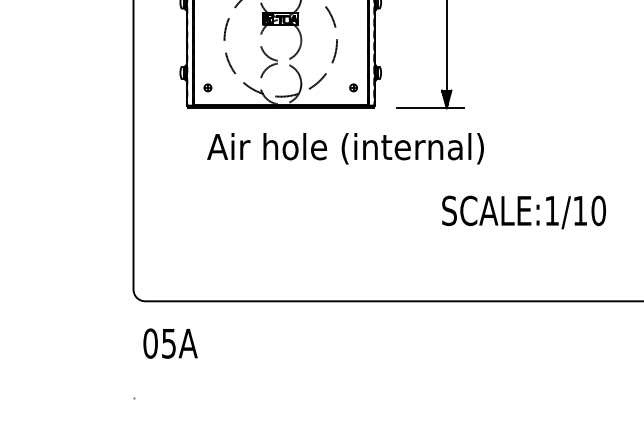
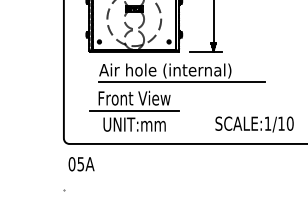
line: (379, 170) -> (181, 81), added
text: (523, 212) -> (254, 124), moved
part: (281, 231) -> (134, 110), added

